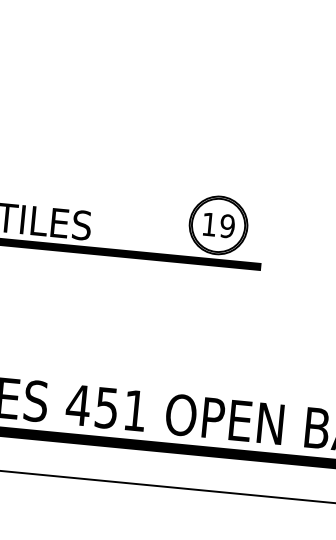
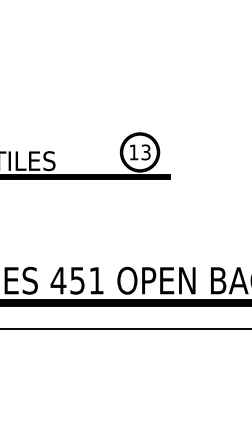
text: (226, 226) -> (145, 152), 19 -> 13

